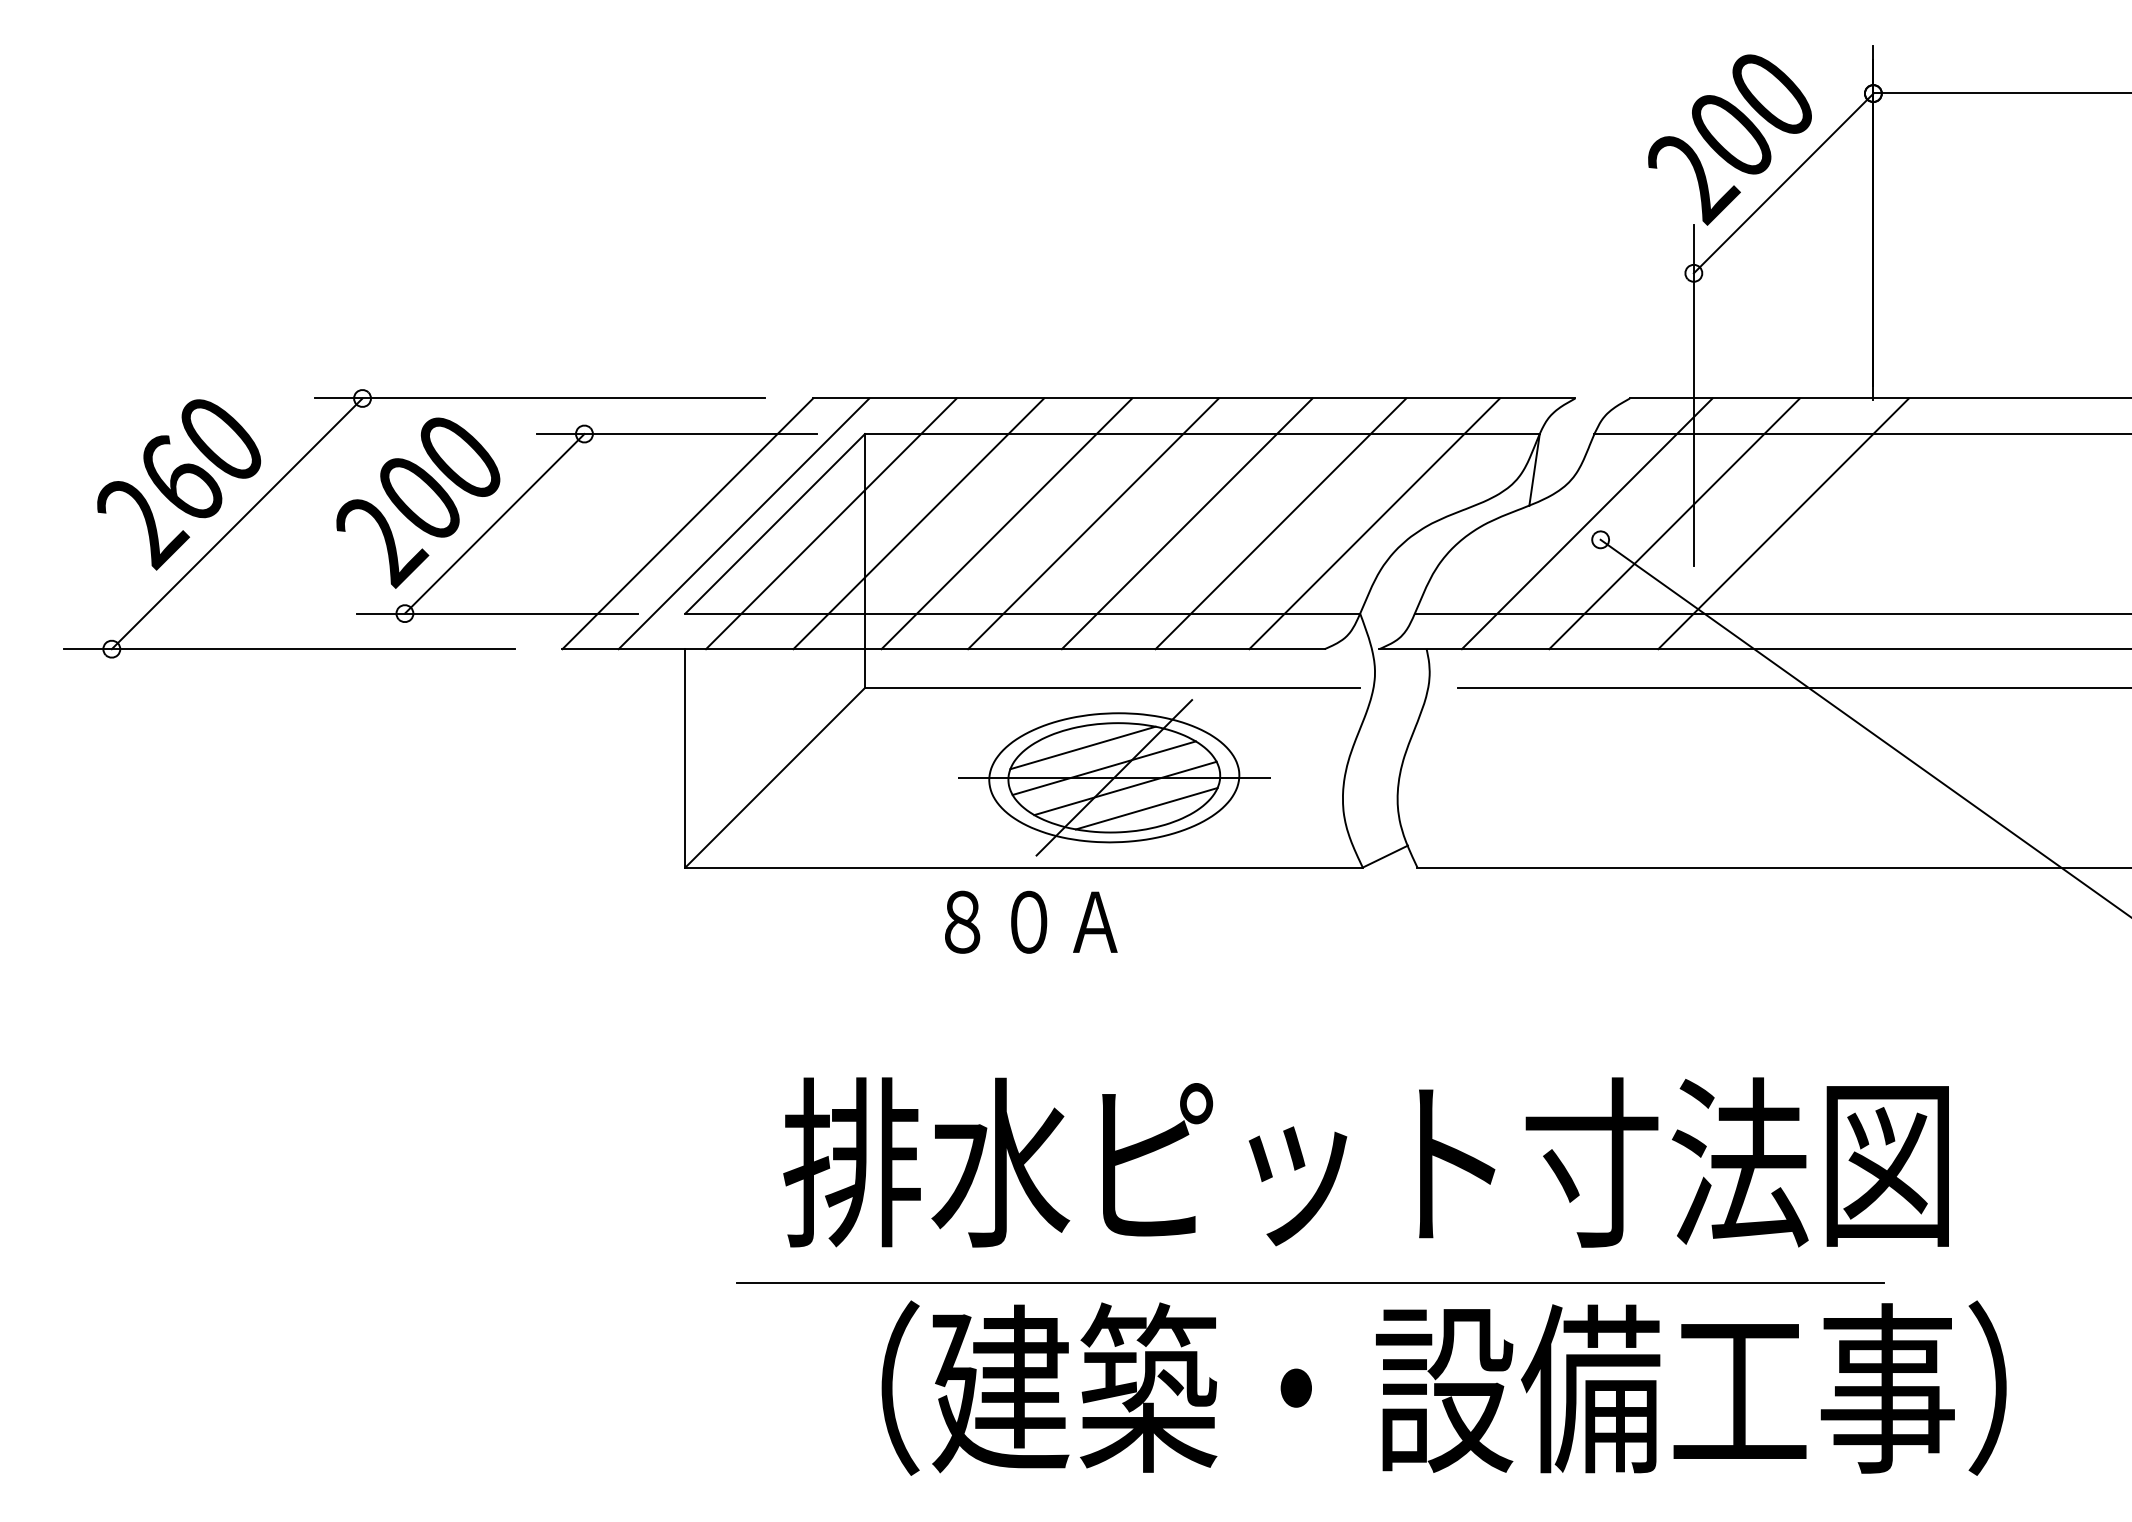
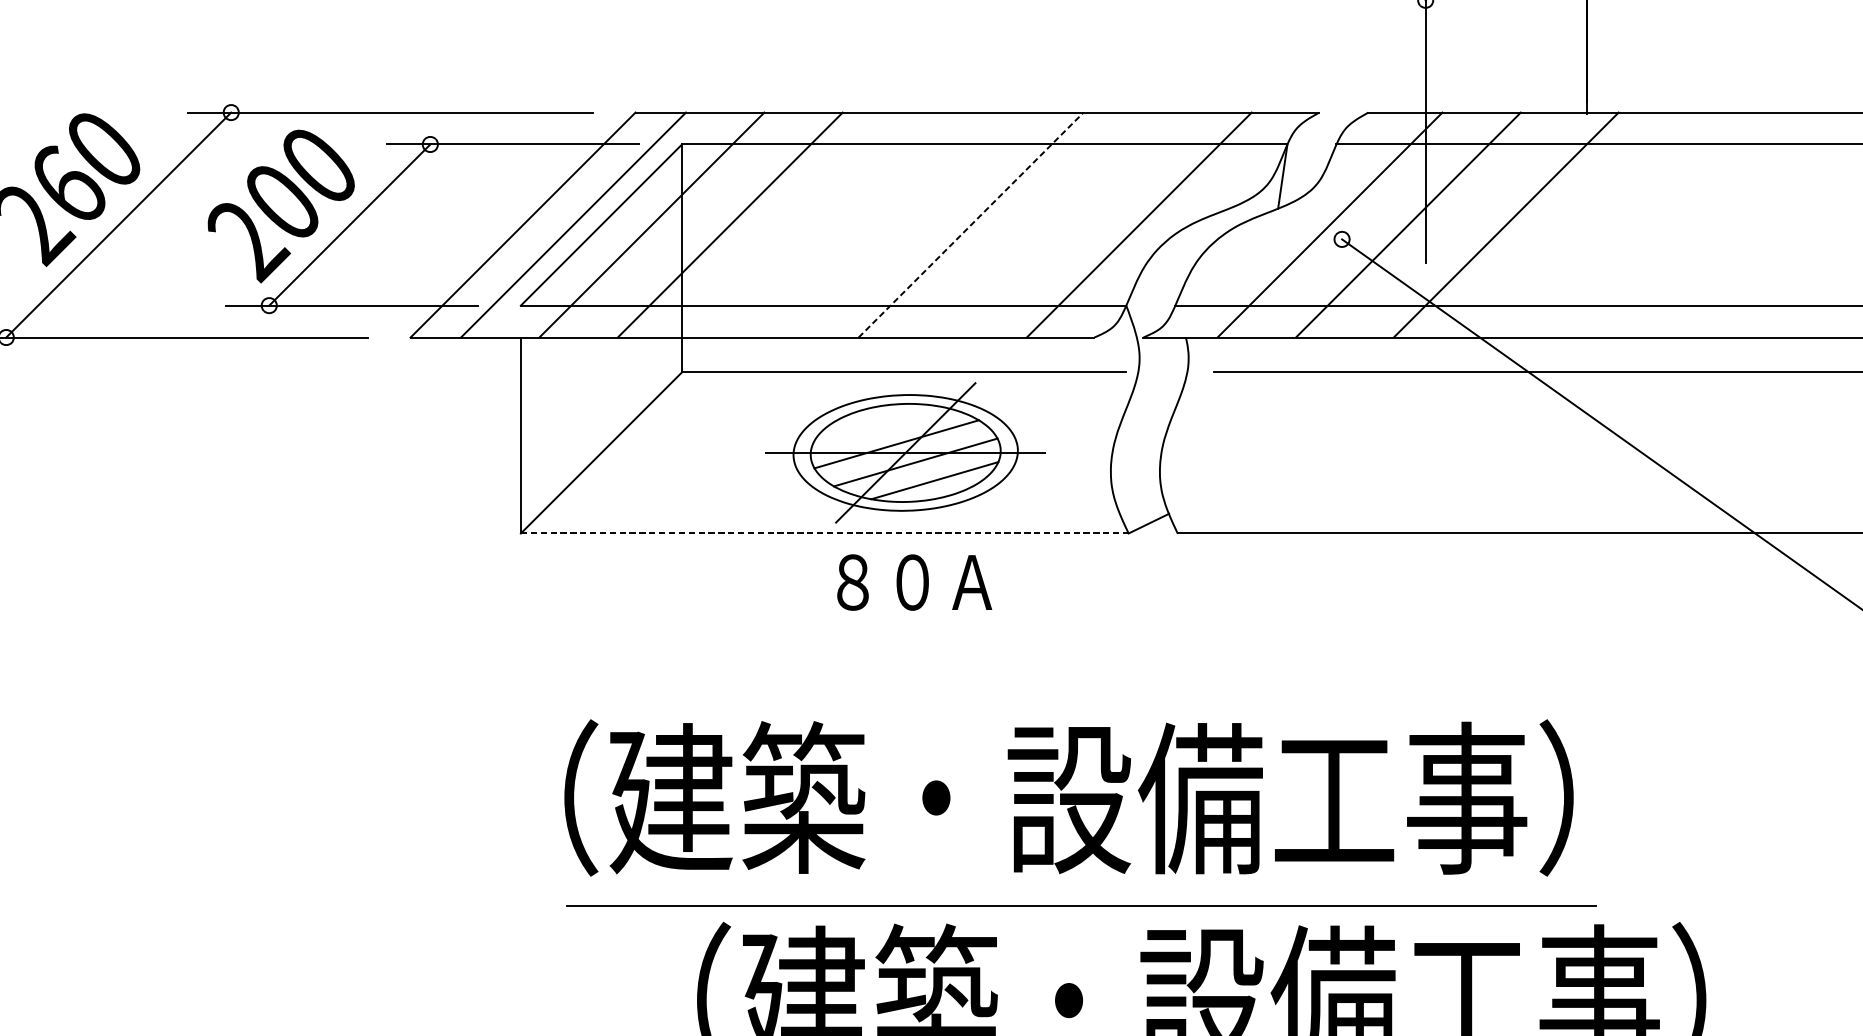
line: (1006, 523) -> (808, 224), removed
line: (1093, 523) -> (887, 224), removed
line: (1187, 523) -> (971, 224), solid -> dashed
line: (1280, 523) -> (1054, 224), removed
line: (1082, 747) -> (877, 425), removed
line: (1024, 867) -> (825, 533), solid -> dashed
text: (1031, 921) -> (914, 581), moved
text: (1340, 1162) -> (1108, 798), 排水ピット寸法図 -> （建築・設備工事）

